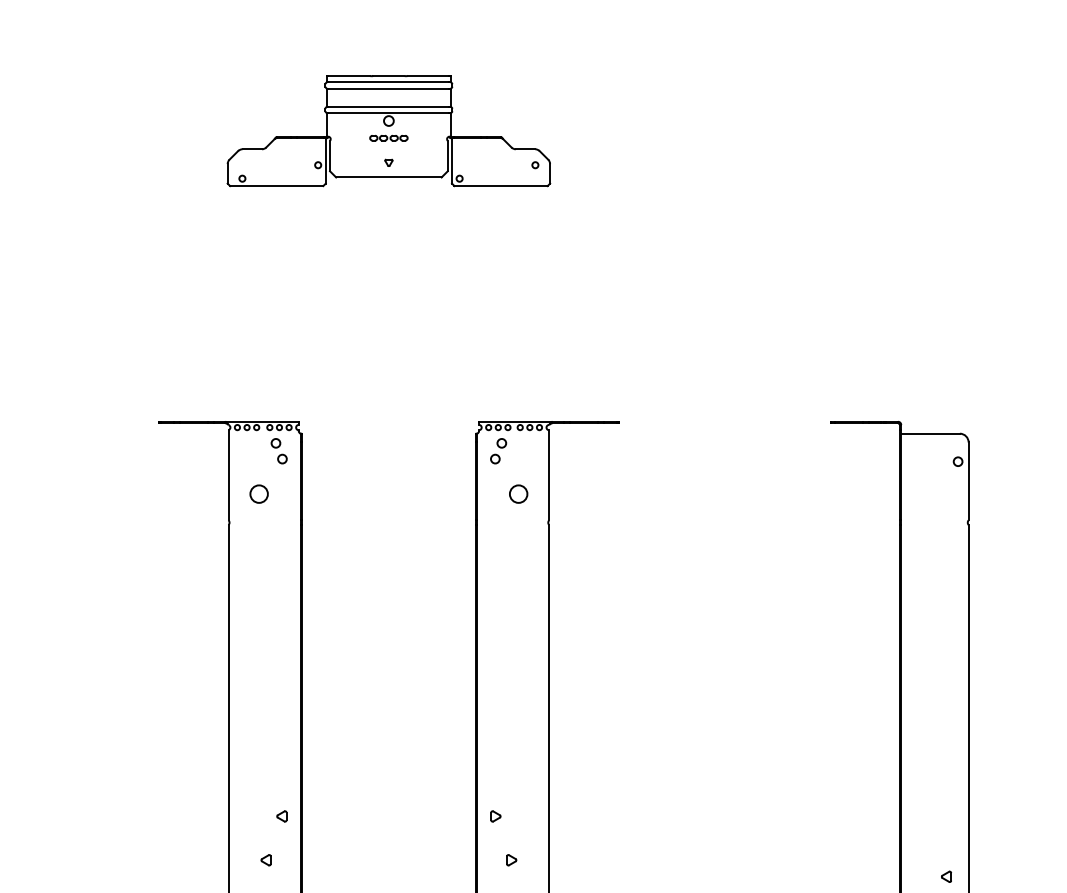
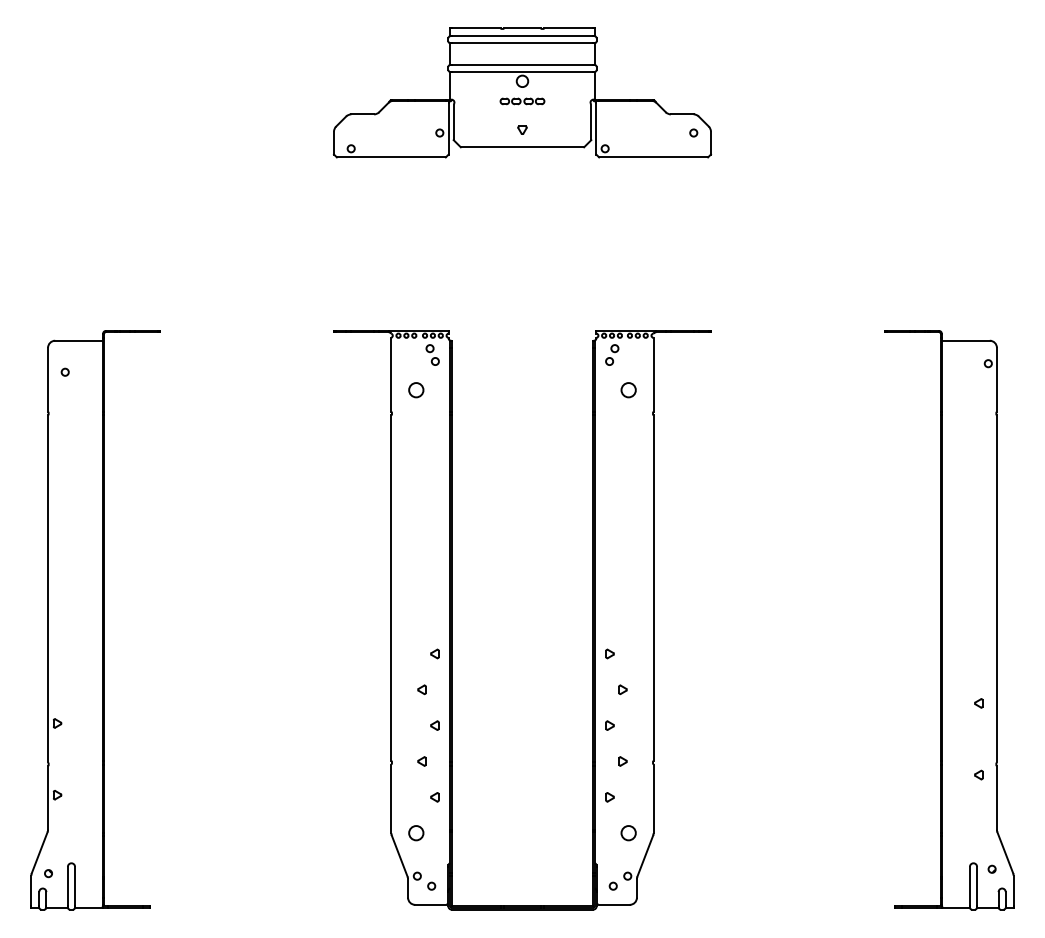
part: (388, 130) -> (522, 92), size x1.43

